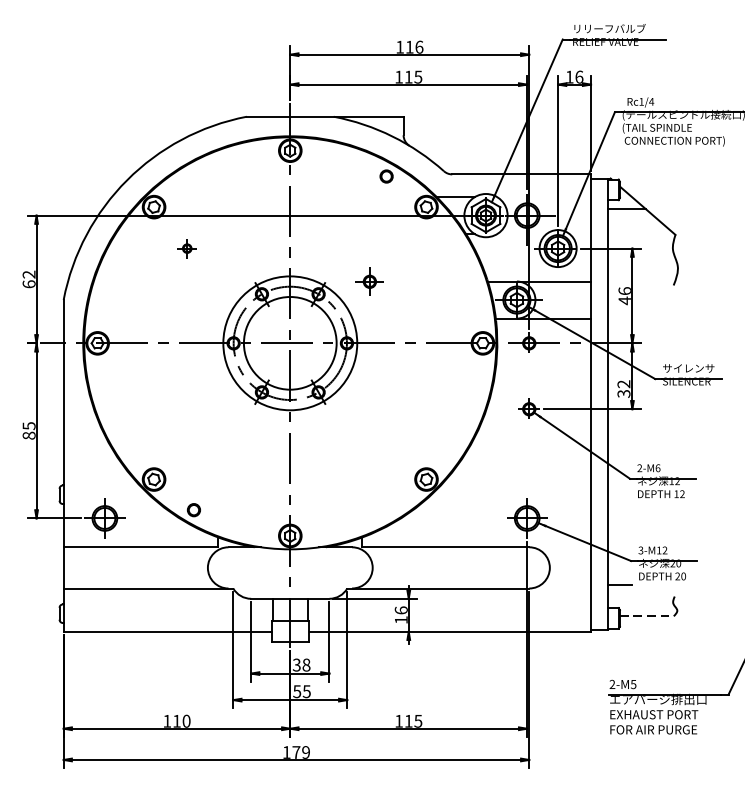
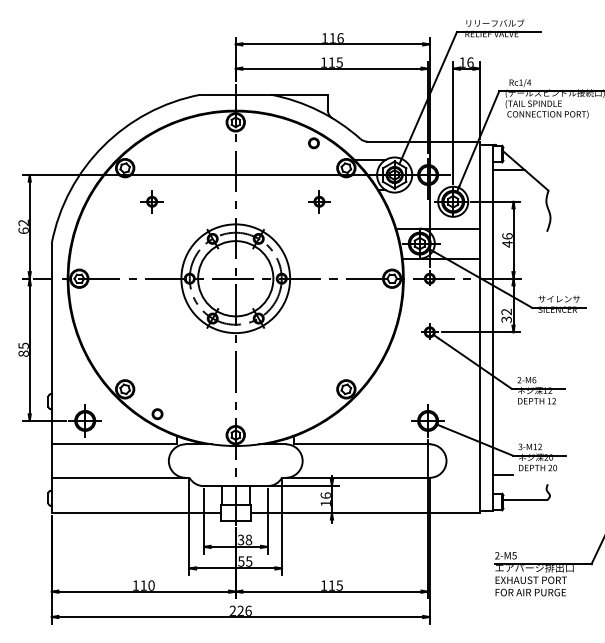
part: (186, 248) -> (151, 201), size x1.43
part: (370, 281) -> (319, 201), moved
line: (647, 616) -> (525, 500), dashed -> solid
text: (296, 751) -> (240, 610), 179 -> 226

